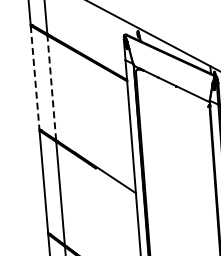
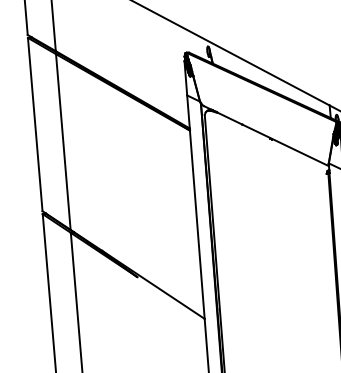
line: (35, 77) -> (35, 124), dashed -> solid
line: (51, 87) -> (62, 141), dashed -> solid

